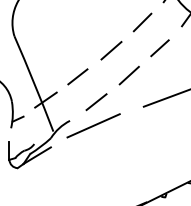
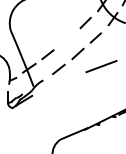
line: (111, 50) -> (67, 39), removed
line: (92, 126) -> (56, 83), removed

